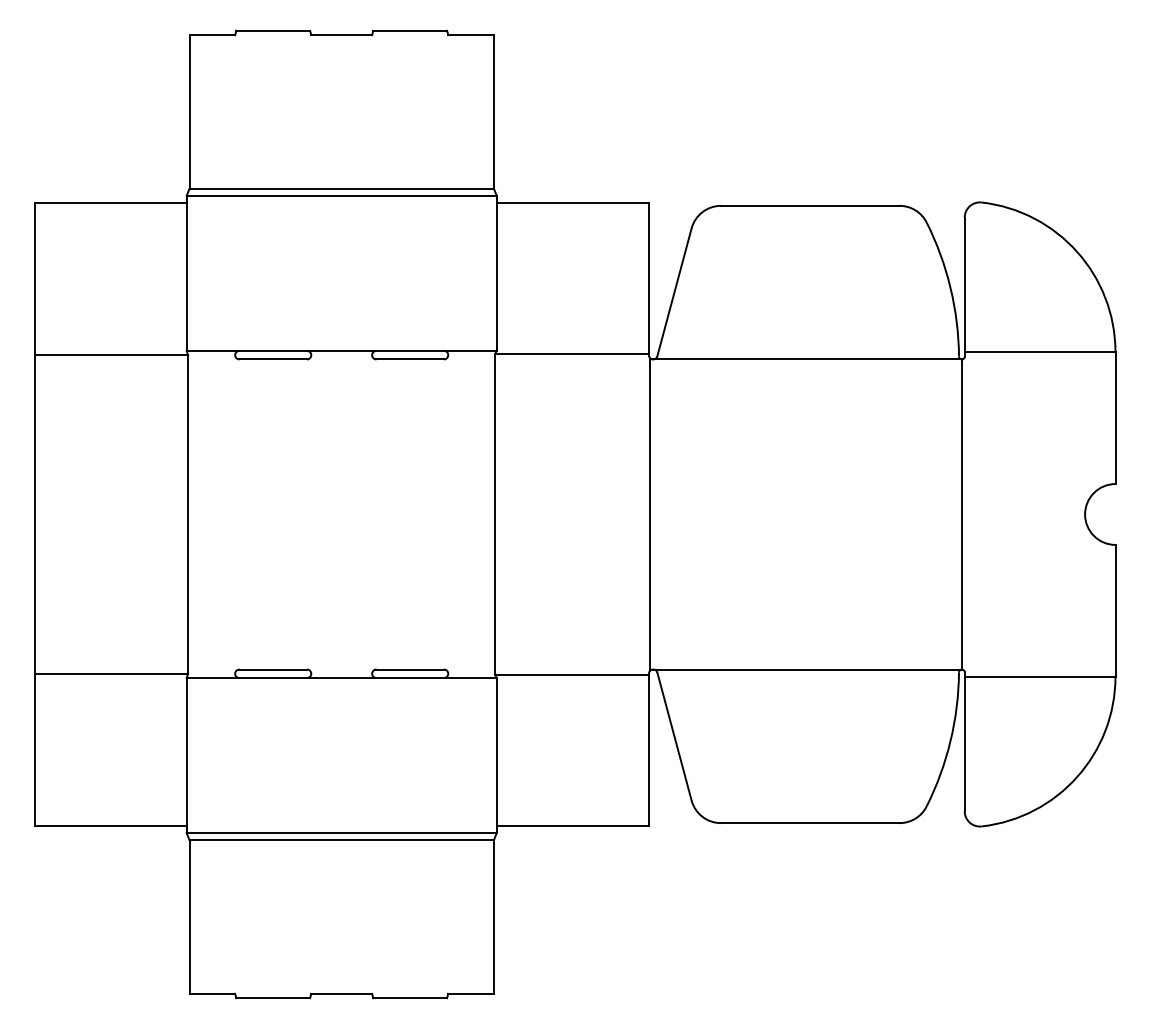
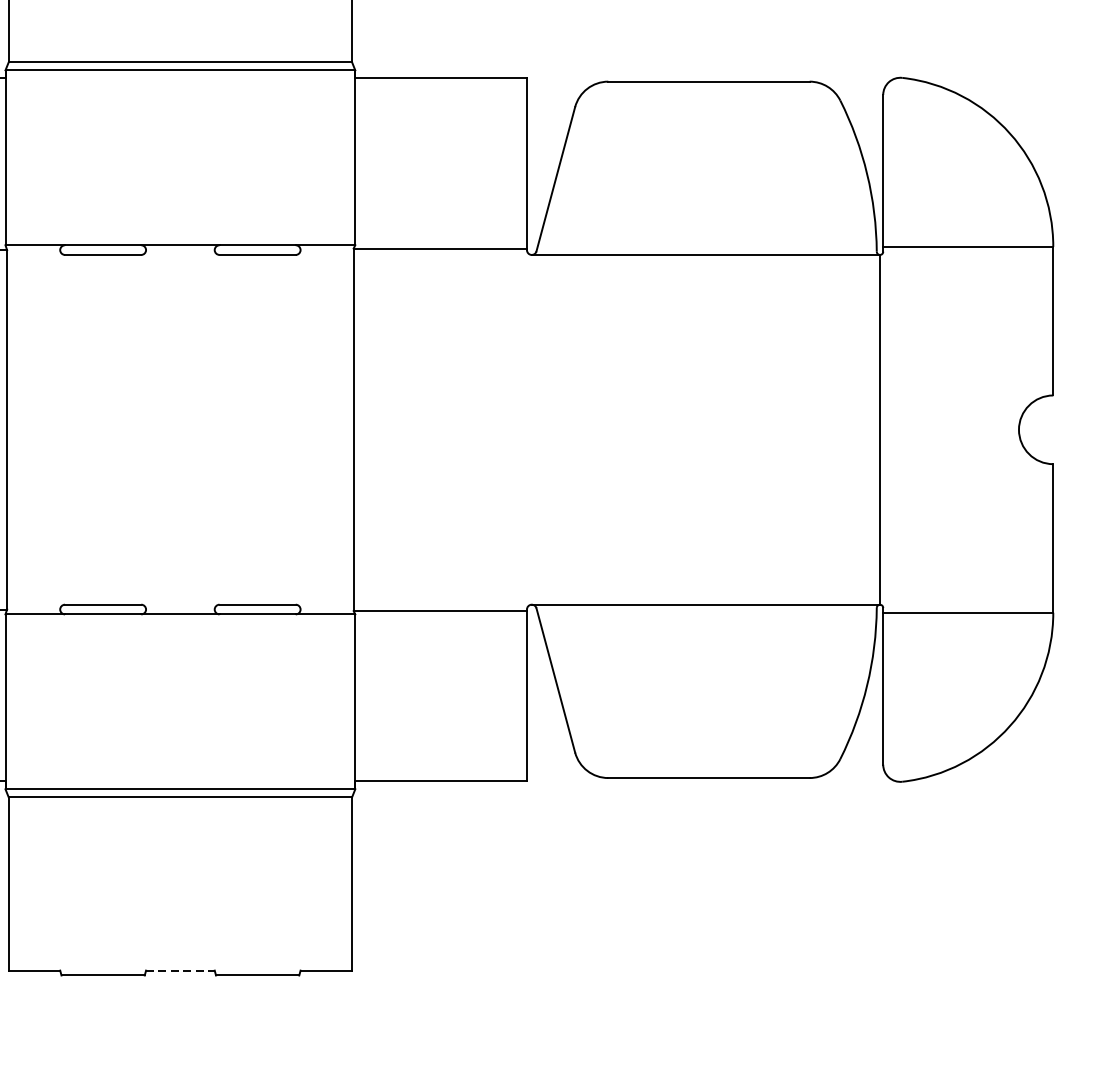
line: (650, 514) -> (528, 429), removed
line: (342, 993) -> (181, 970), solid -> dashed

